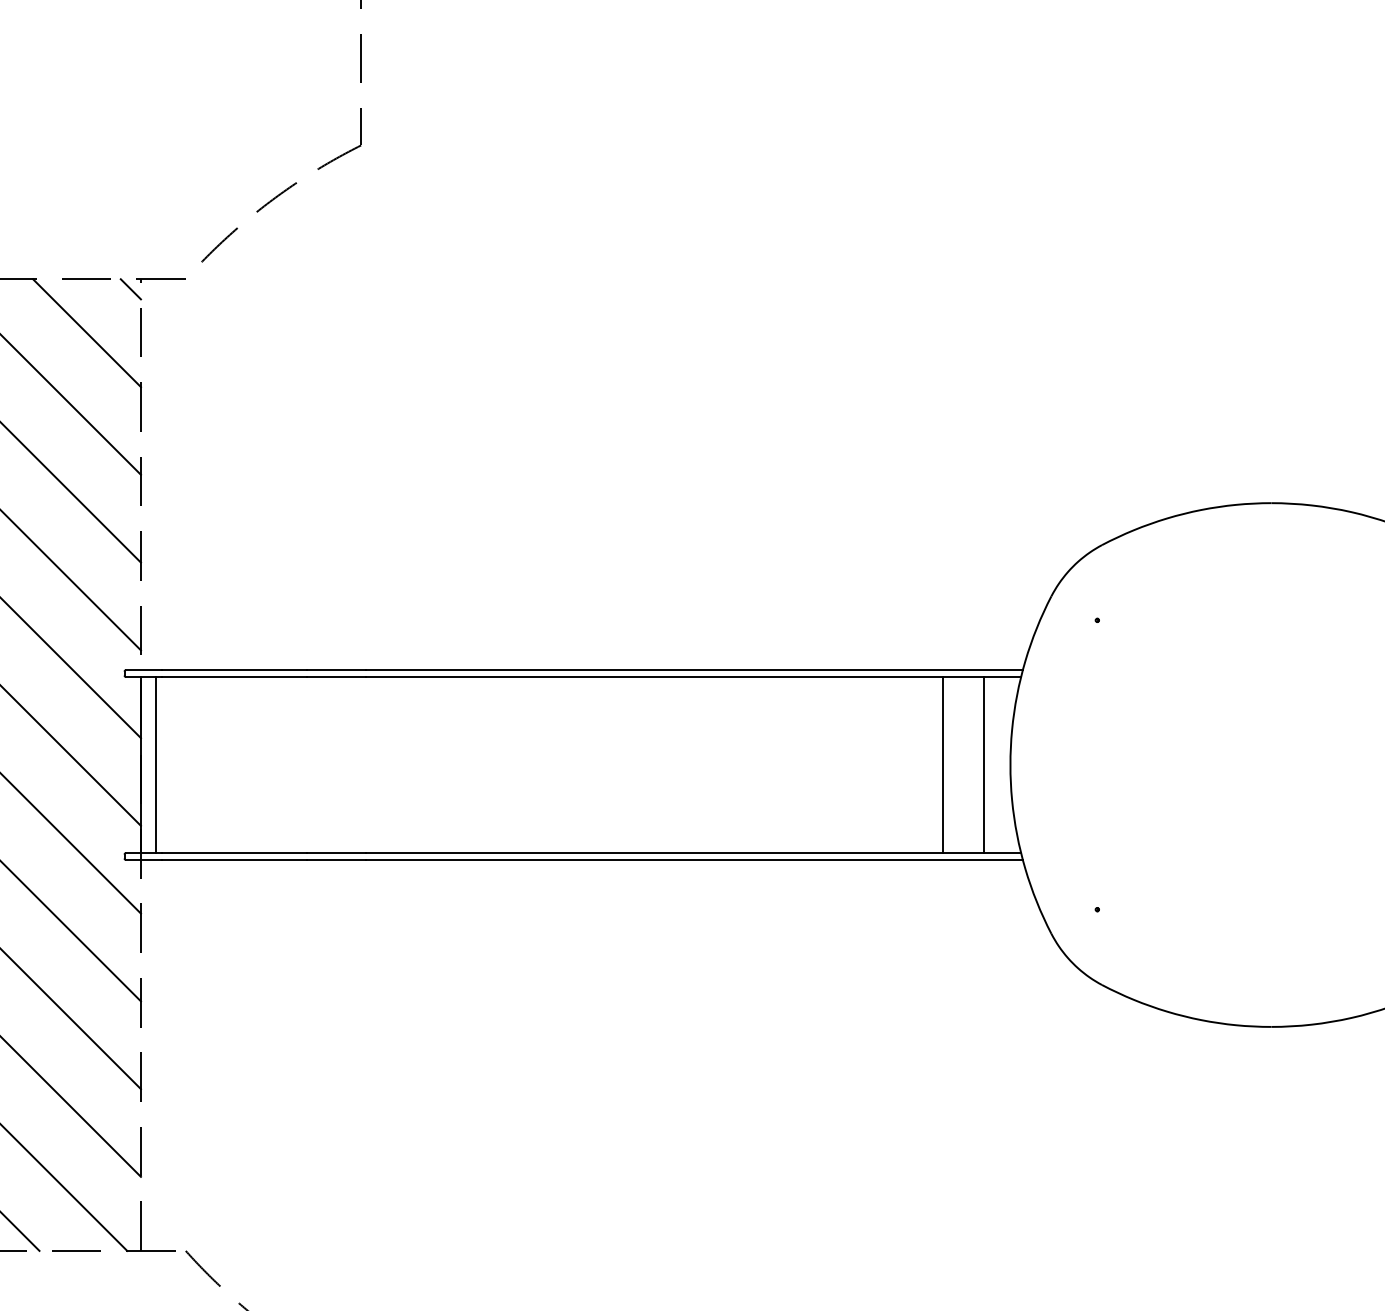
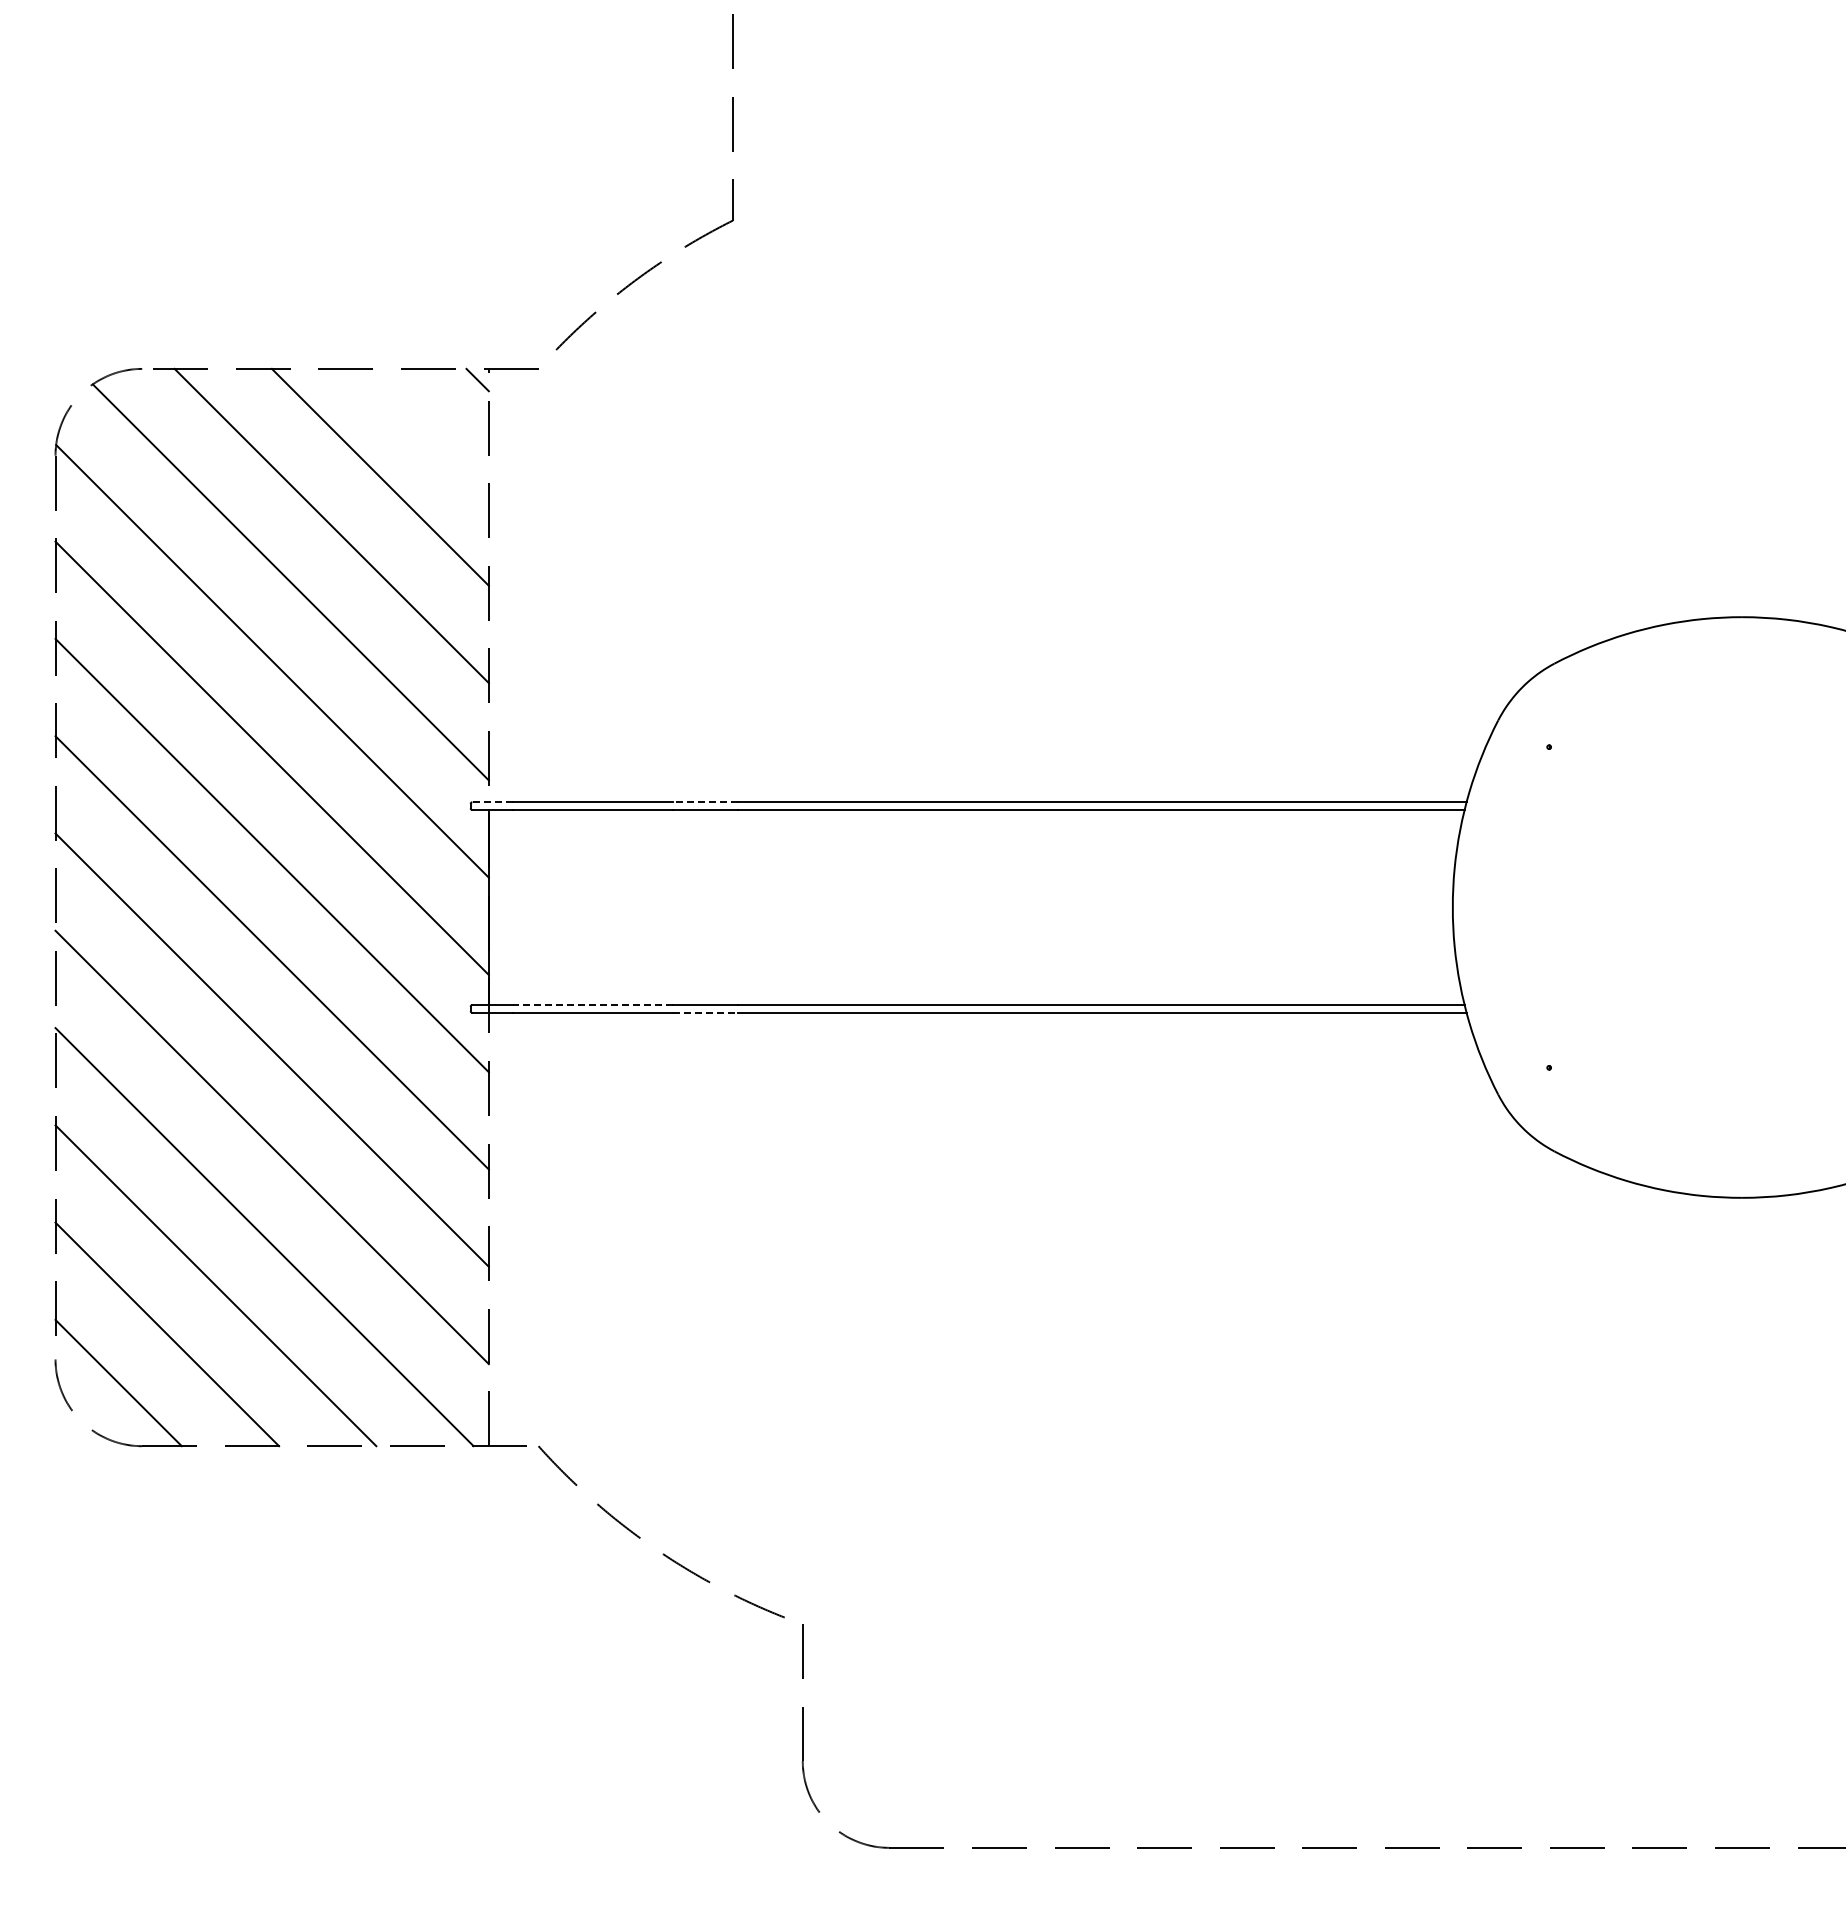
line: (86, 332) -> (428, 428), removed
line: (144, 670) -> (492, 802), solid -> dashed
line: (336, 670) -> (705, 802), solid -> dashed
line: (155, 765) -> (505, 907), removed
line: (943, 765) -> (1378, 907), removed
line: (984, 765) -> (1423, 907), removed
line: (234, 853) -> (592, 1005), solid -> dashed
line: (336, 859) -> (705, 1012), solid -> dashed

